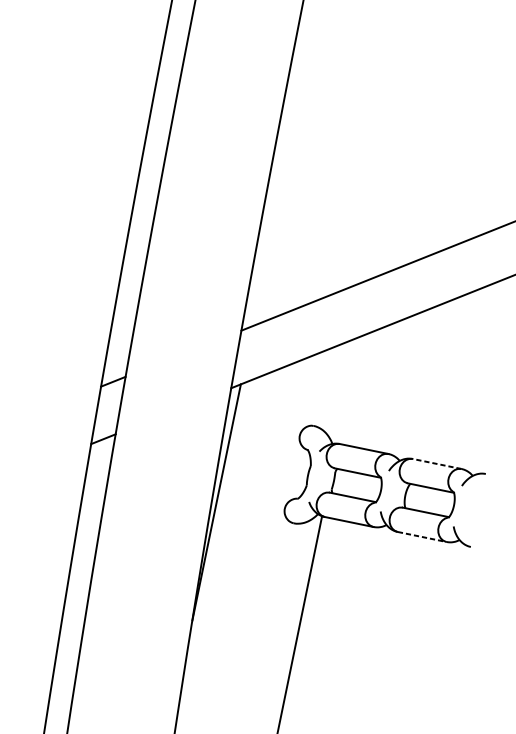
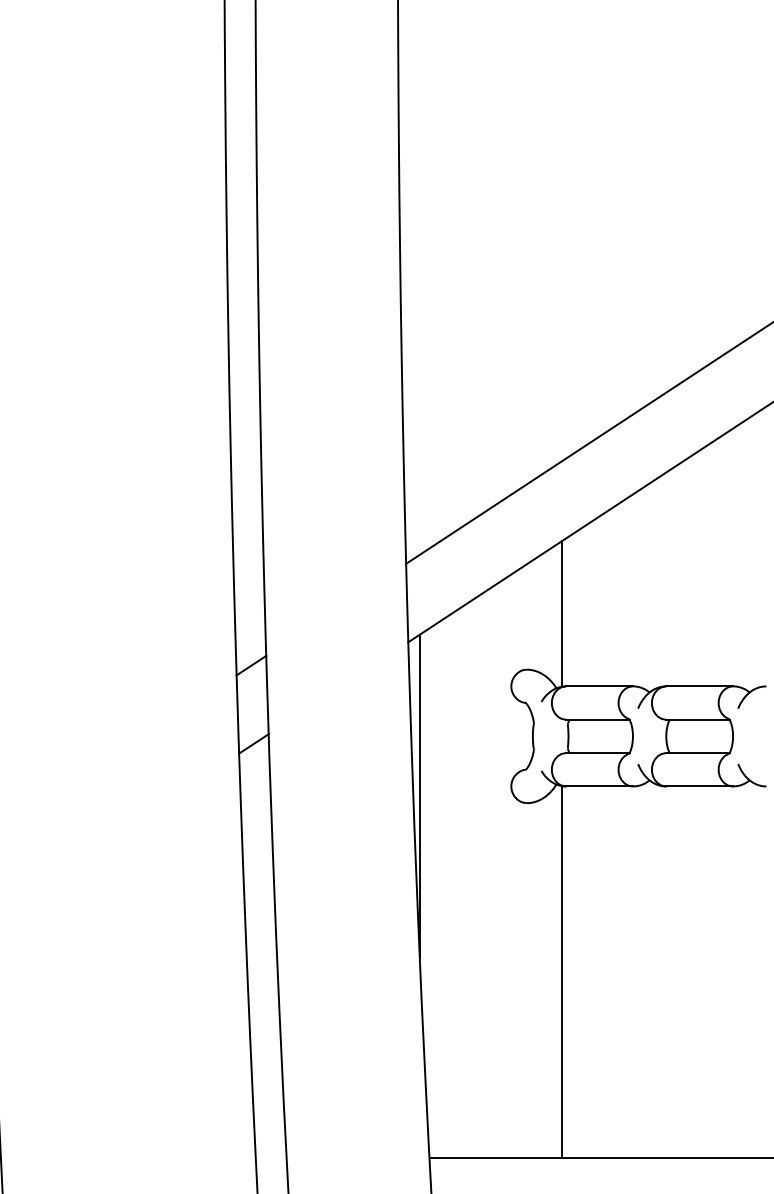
line: (348, 390) -> (562, 613), added
line: (437, 464) -> (699, 686), dashed -> solid
line: (422, 537) -> (700, 786), dashed -> solid

